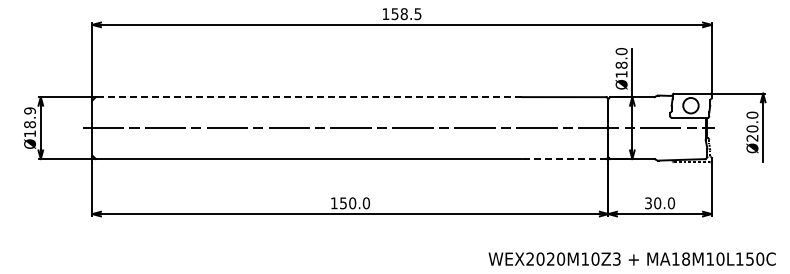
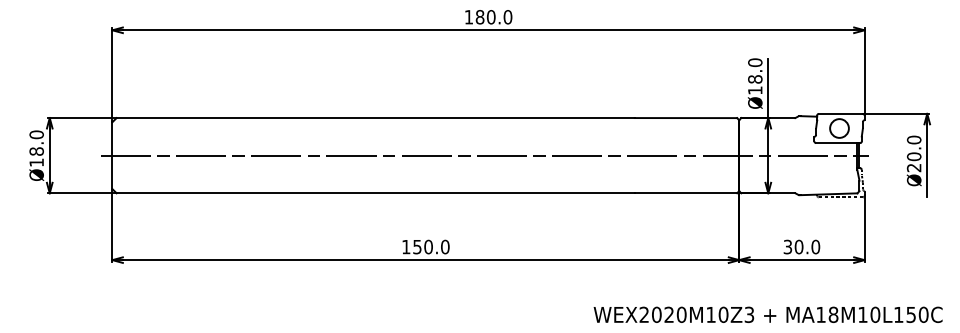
text: (406, 14) -> (493, 17), 158.5 -> 180.0
line: (308, 97) -> (374, 118), dashed -> solid
text: (29, 110) -> (36, 134), Ø18.9 -> Ø18.0
line: (564, 159) -> (685, 193), dashed -> solid

